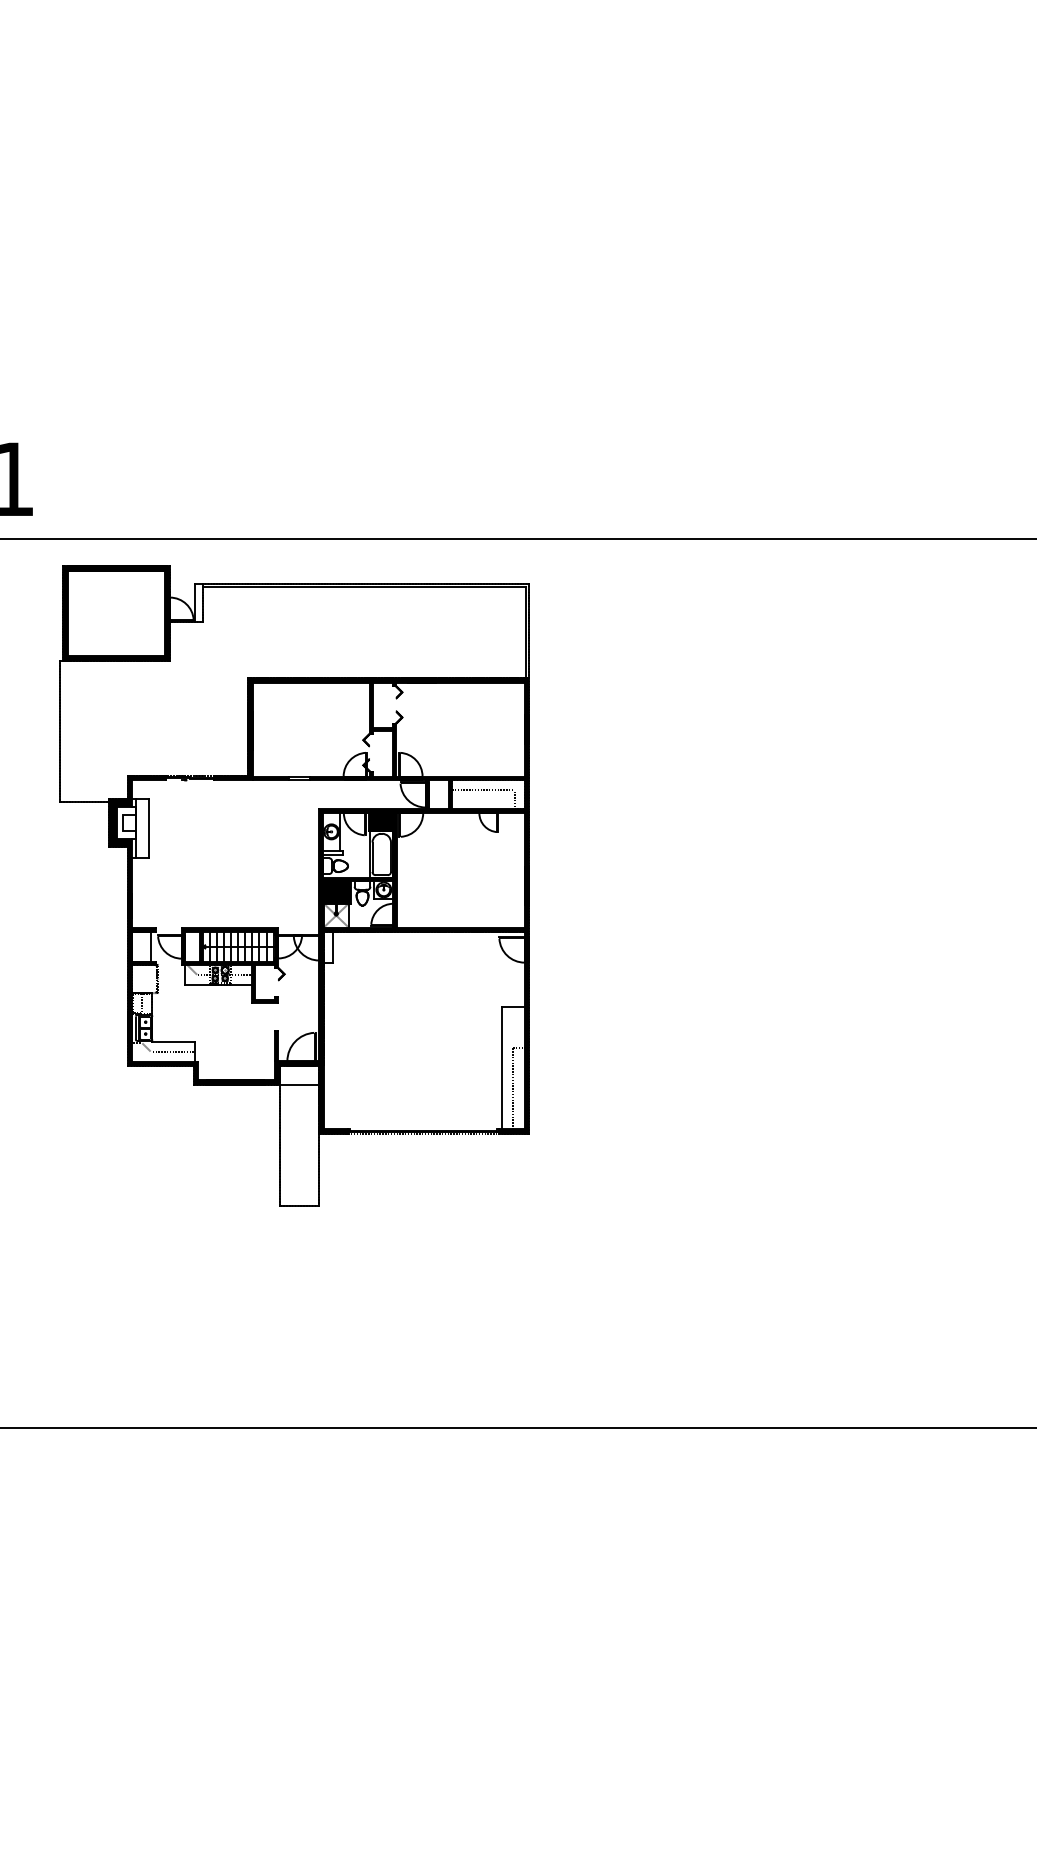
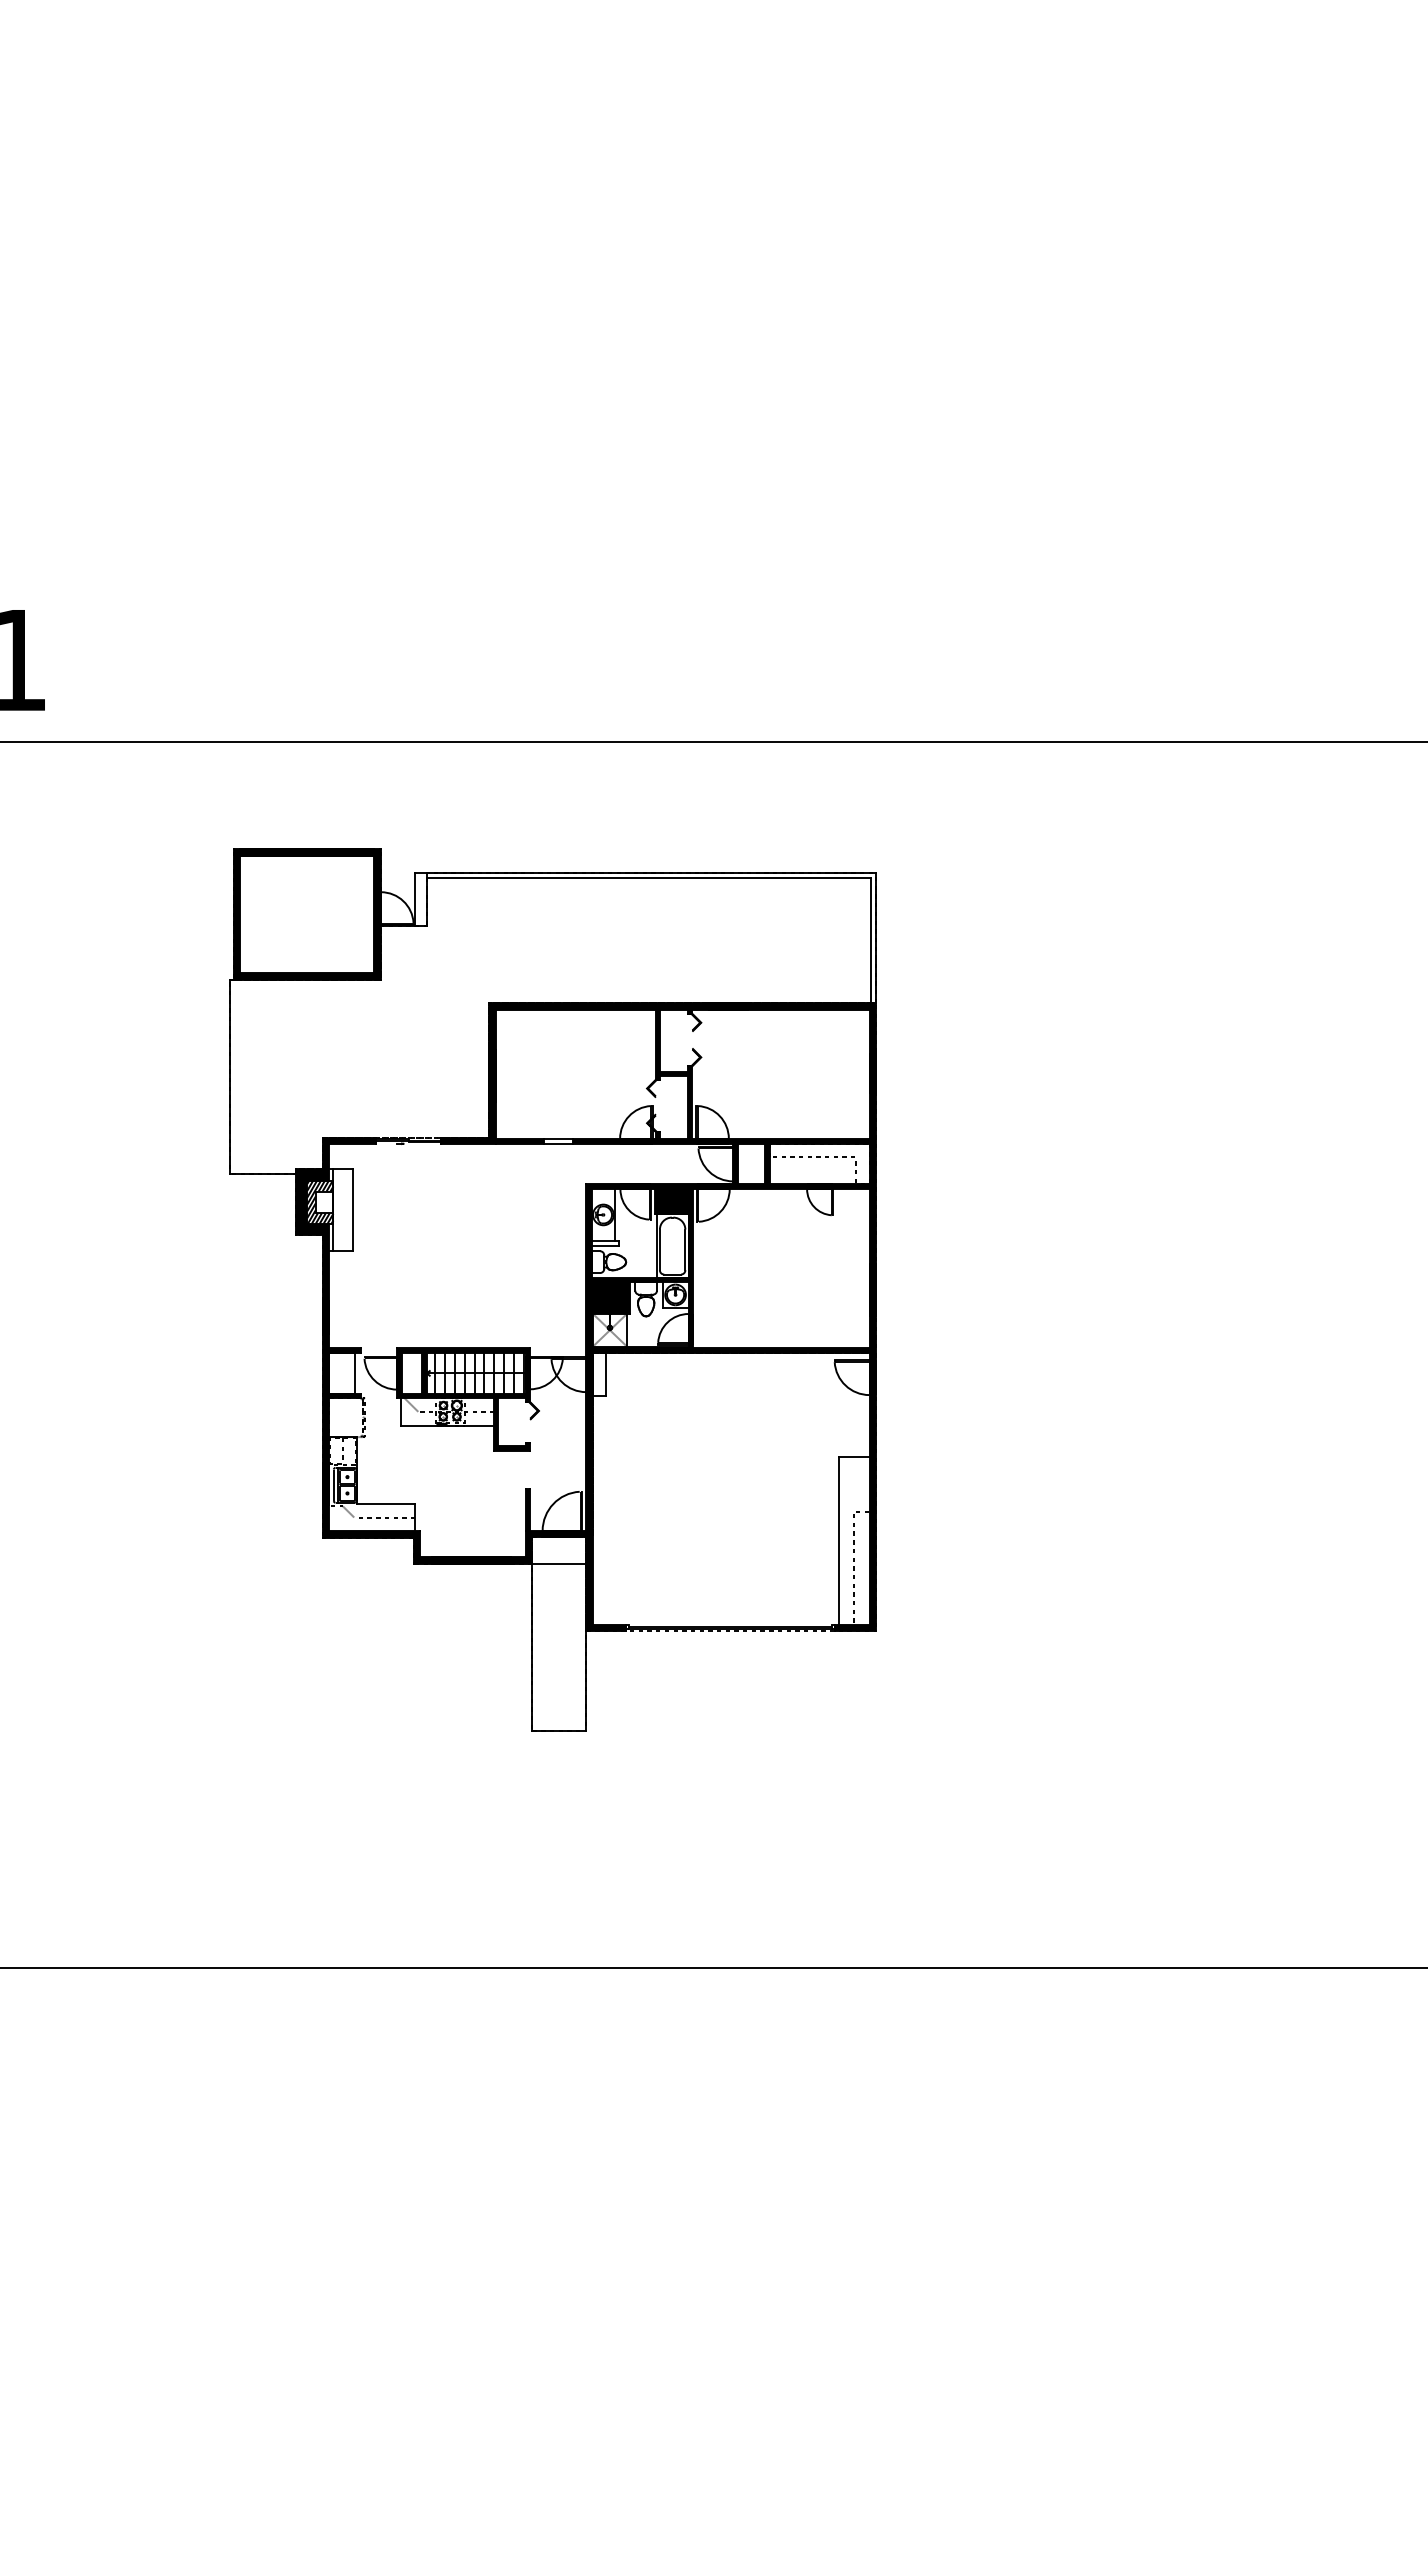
part: (294, 886) -> (552, 1289), moved

